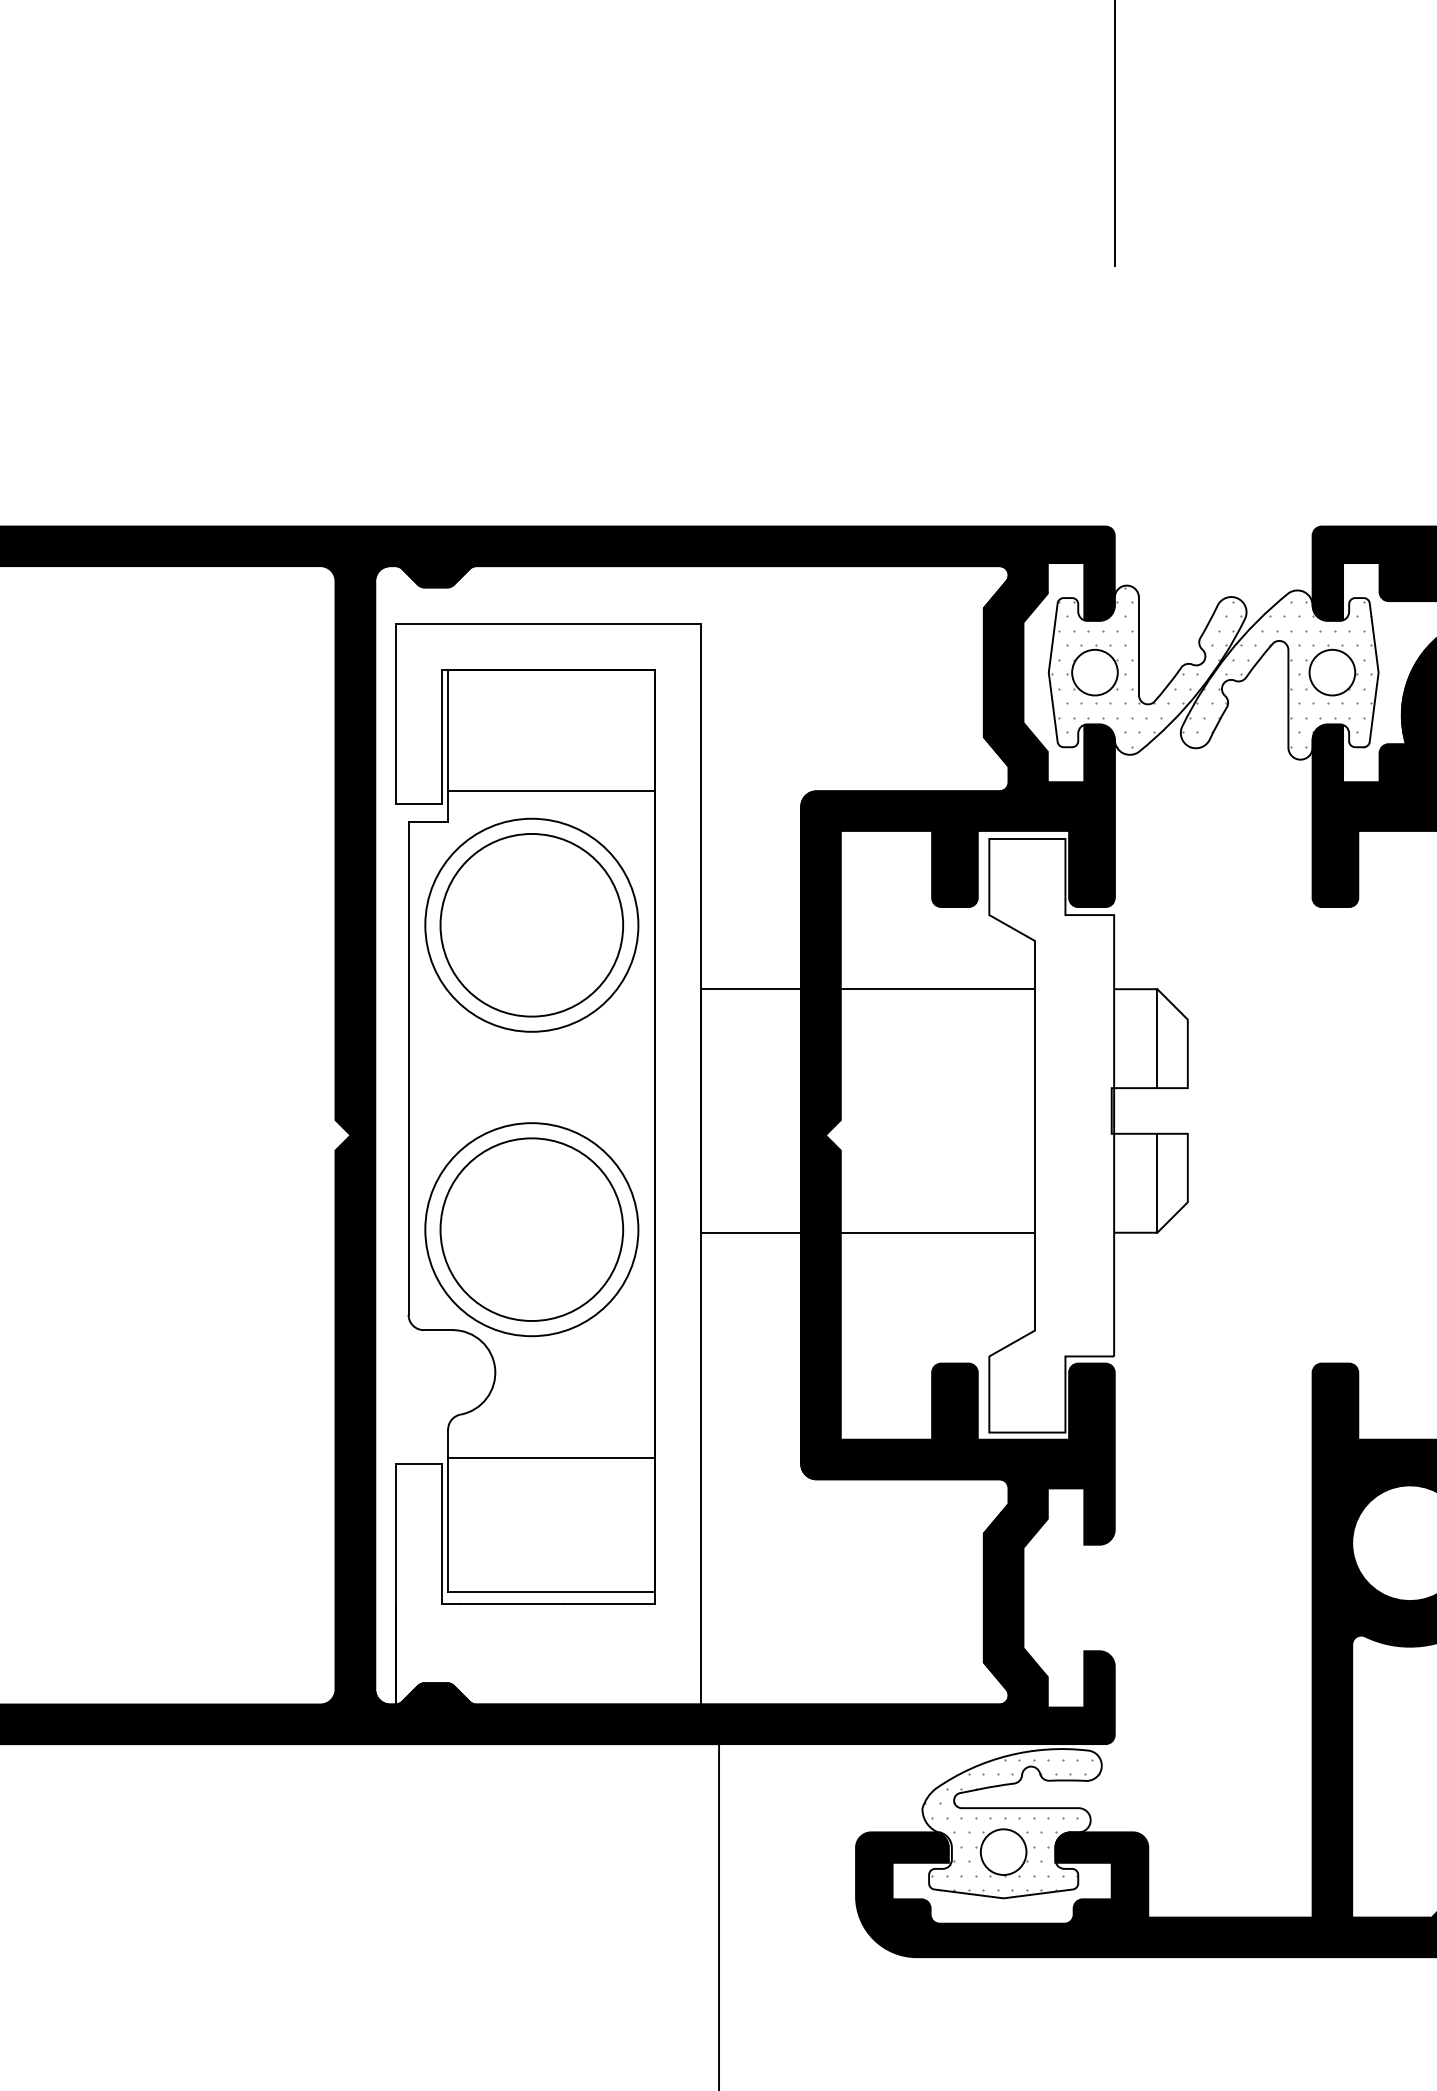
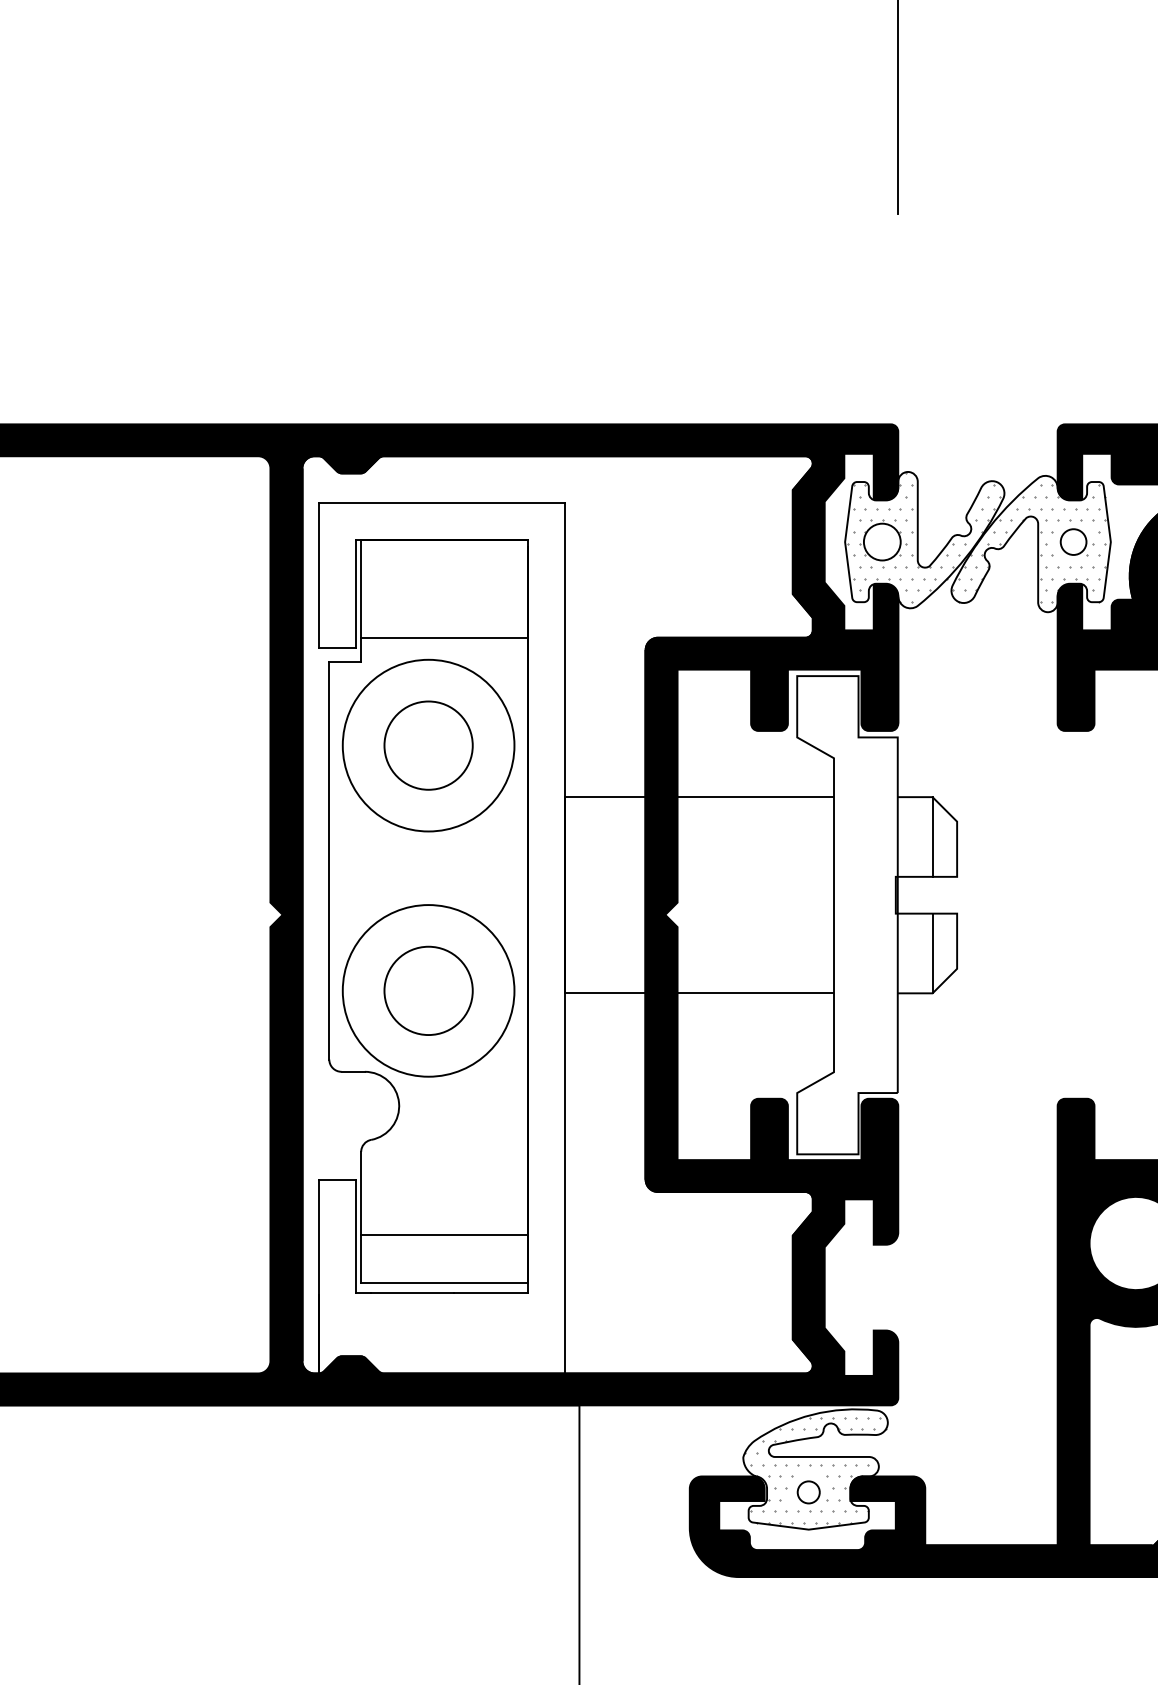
circle: (1332, 672) -> (1073, 541), size x0.7
circle: (531, 924) -> (428, 745), size x0.6
circle: (531, 1229) -> (428, 990), size x0.6
line: (551, 1457) -> (444, 1234), moved
circle: (1003, 1851) -> (808, 1491), size x0.6

